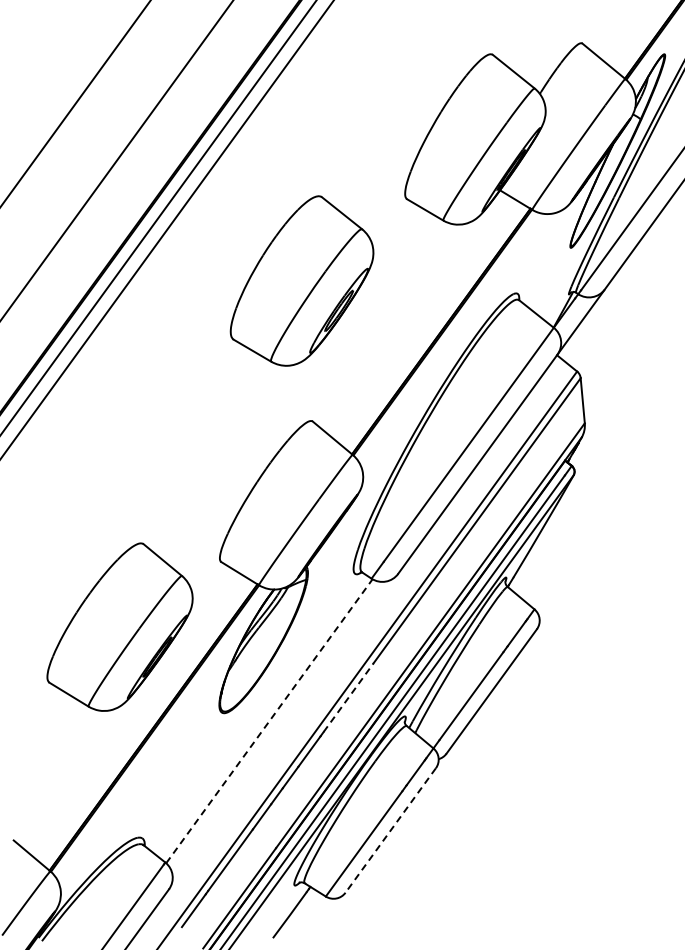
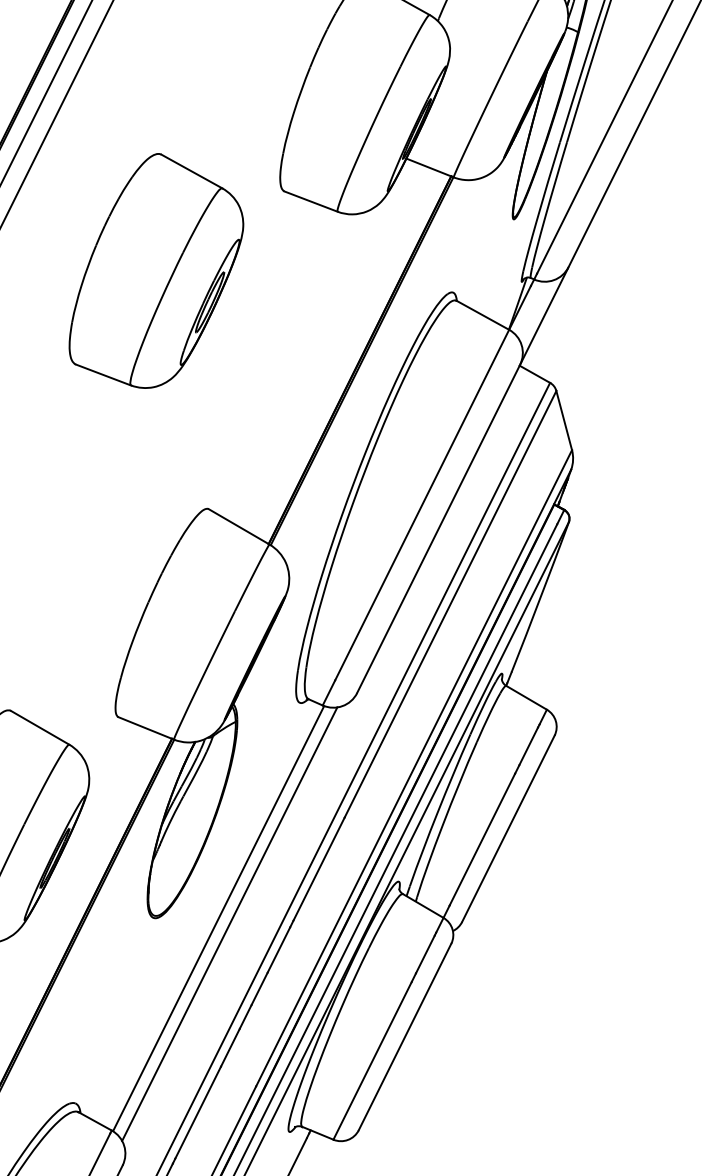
part: (301, 280) -> (152, 270), moved
line: (348, 697) -> (318, 869), dashed -> solid
line: (269, 720) -> (218, 917), dashed -> solid
line: (276, 726) -> (229, 924), added
line: (390, 830) -> (404, 1037), dashed -> solid

